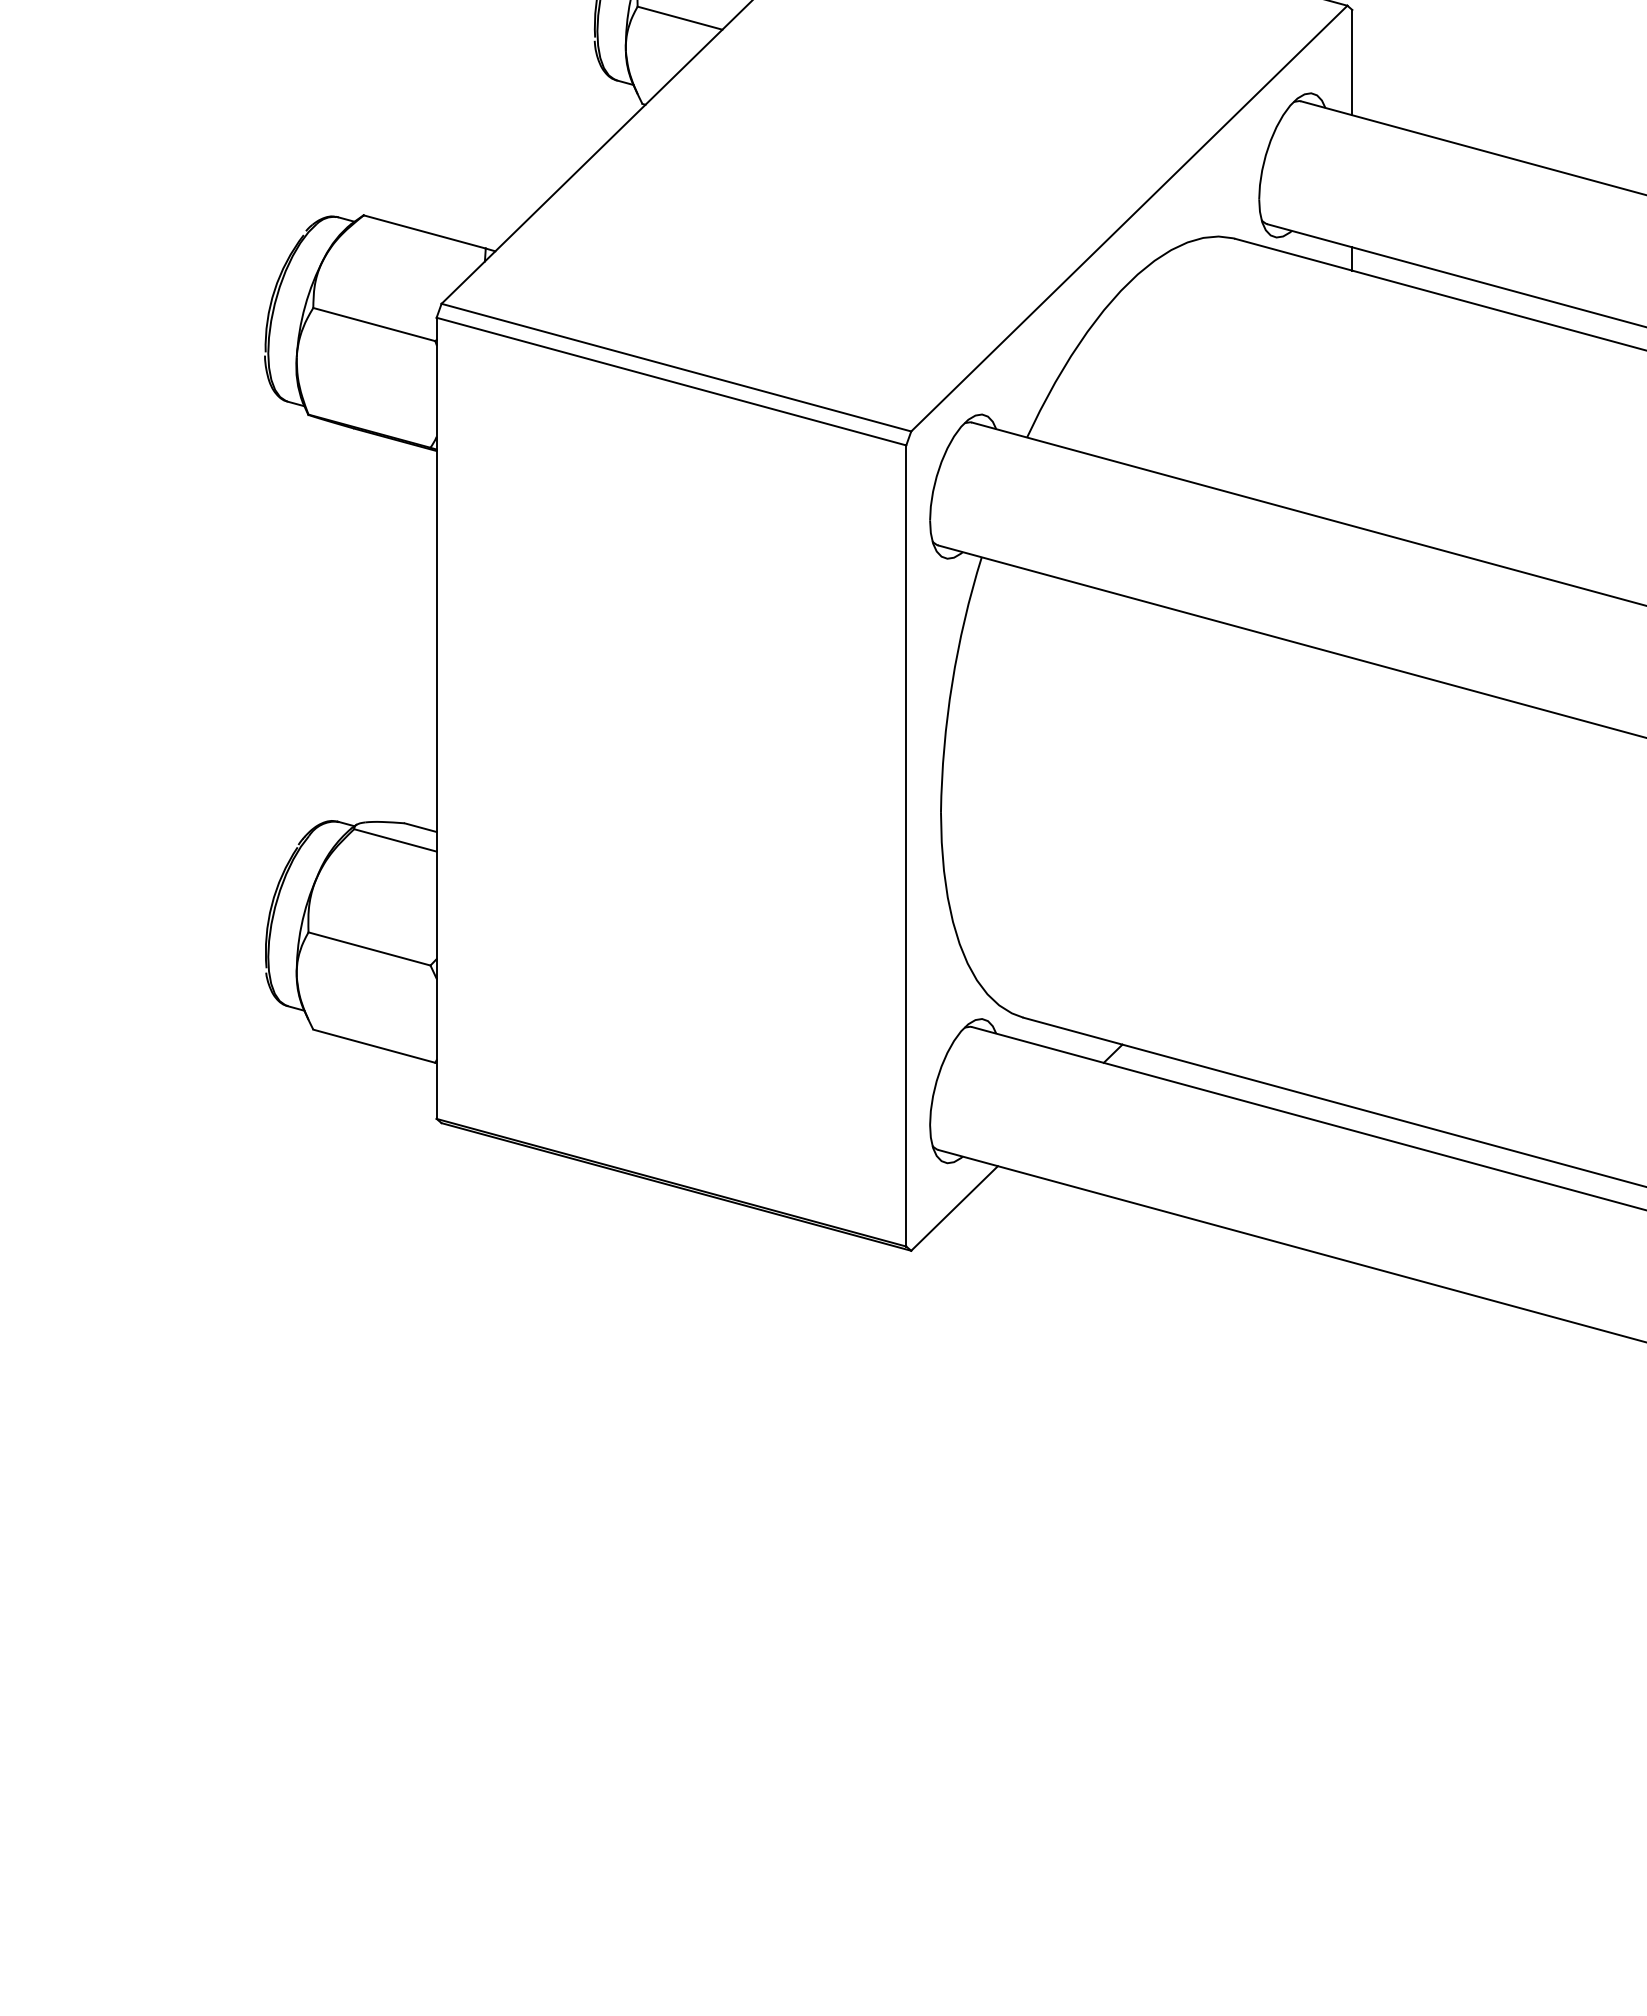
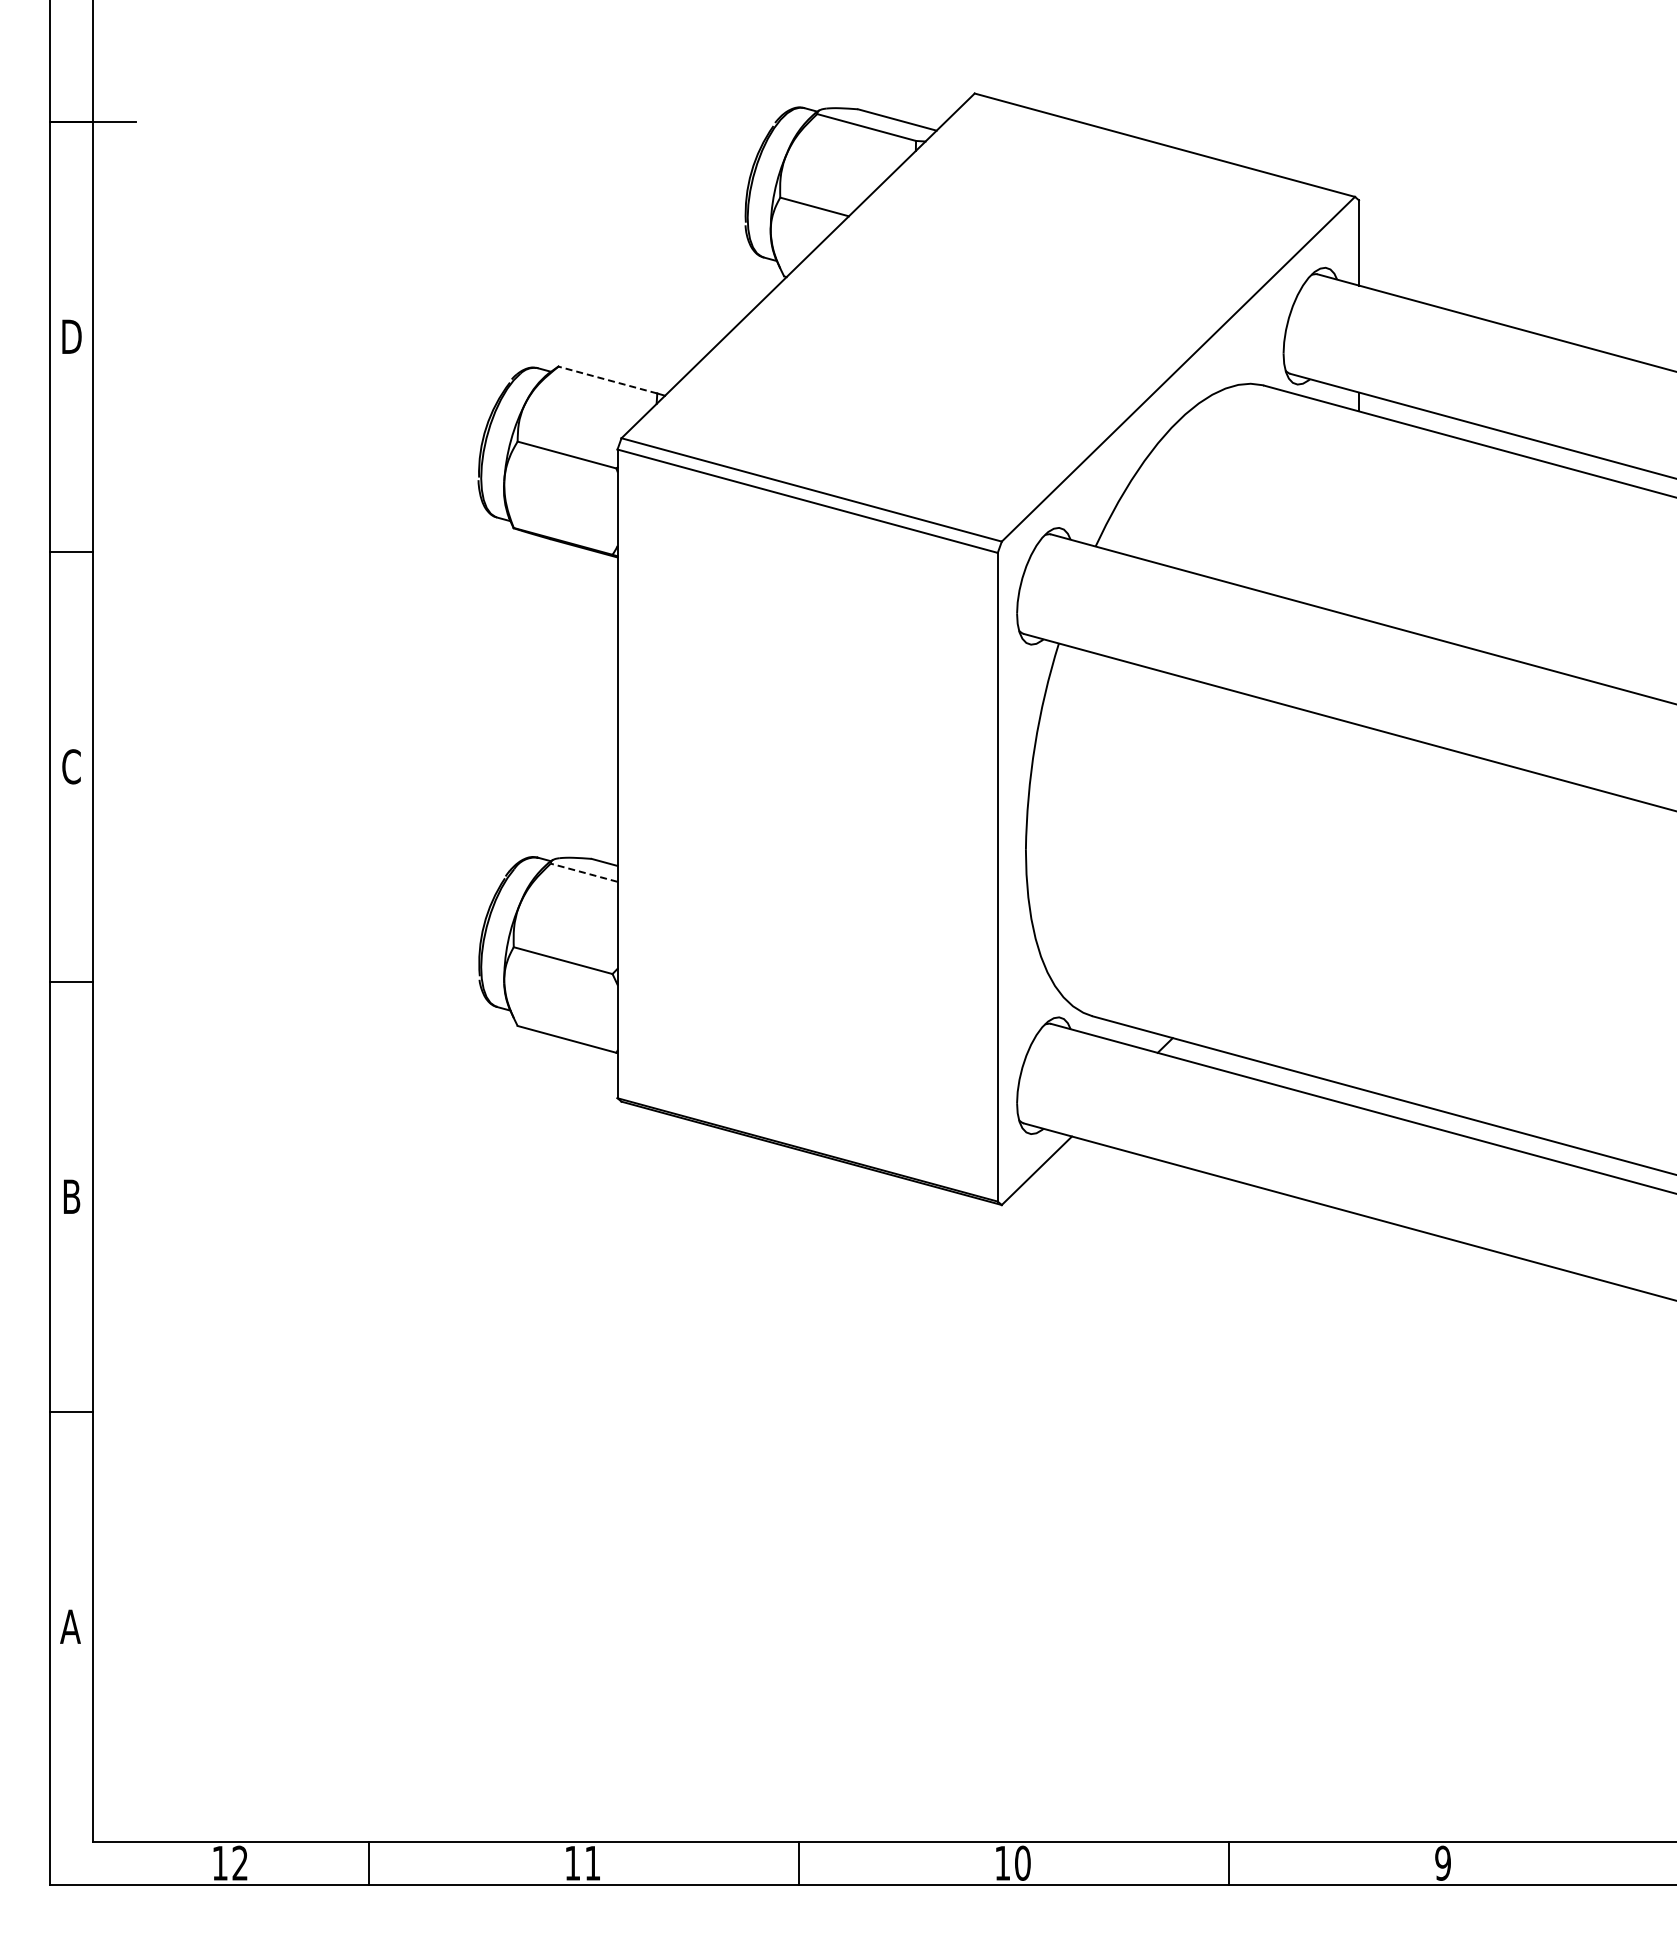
line: (424, 231) -> (607, 379), solid -> dashed
line: (395, 840) -> (584, 872), solid -> dashed

